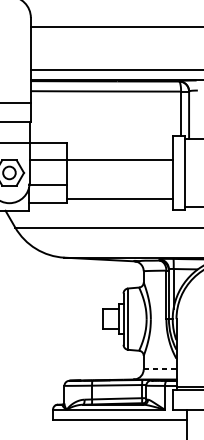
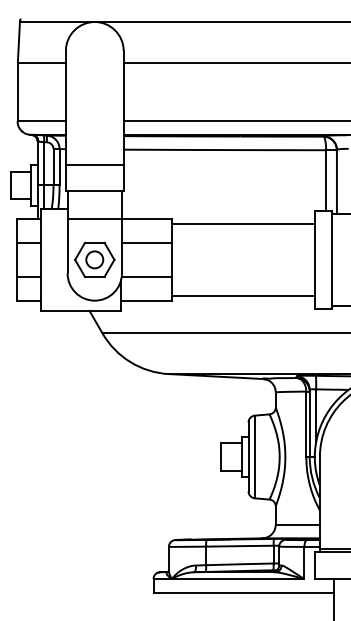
line: (119, 160) -> (243, 224), moved
line: (160, 369) -> (298, 524), dashed -> solid

